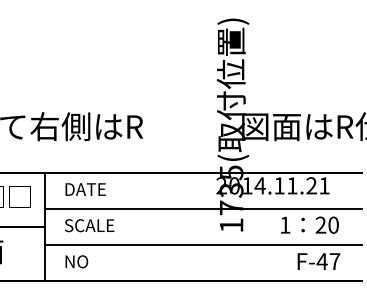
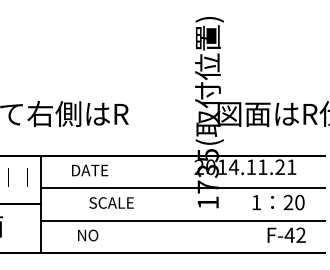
text: (86, 189) -> (90, 170), moved
text: (89, 225) -> (111, 202), moved
text: (334, 260) -> (300, 234), F-47 -> F-42
text: (77, 261) -> (88, 235), moved

